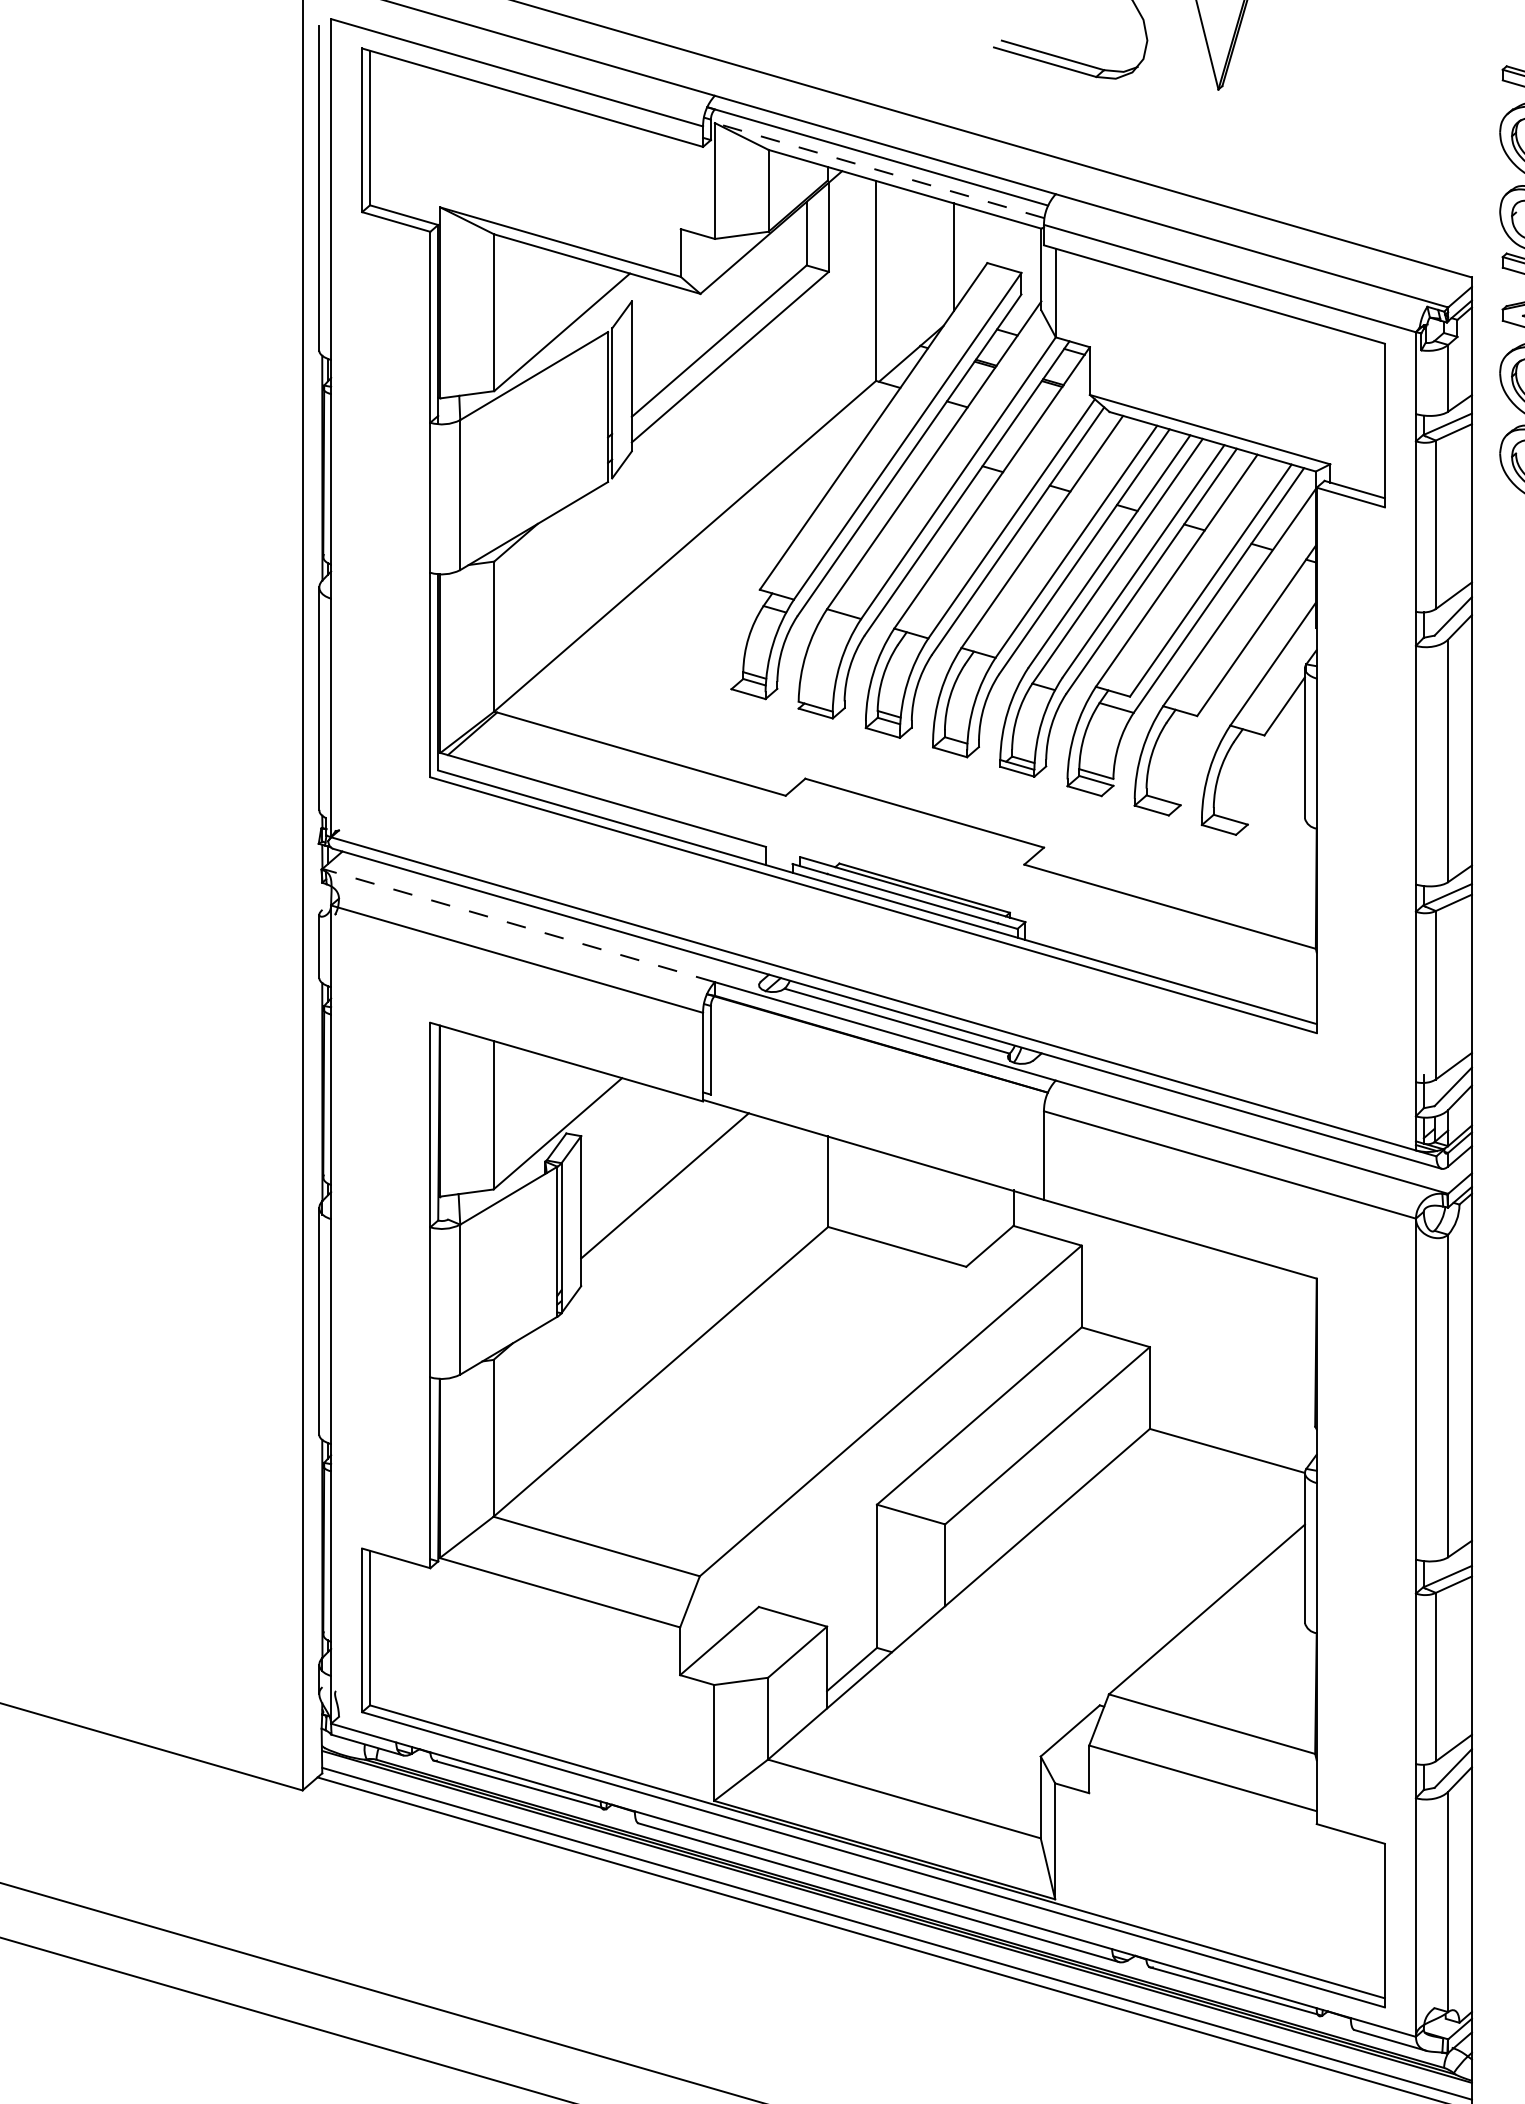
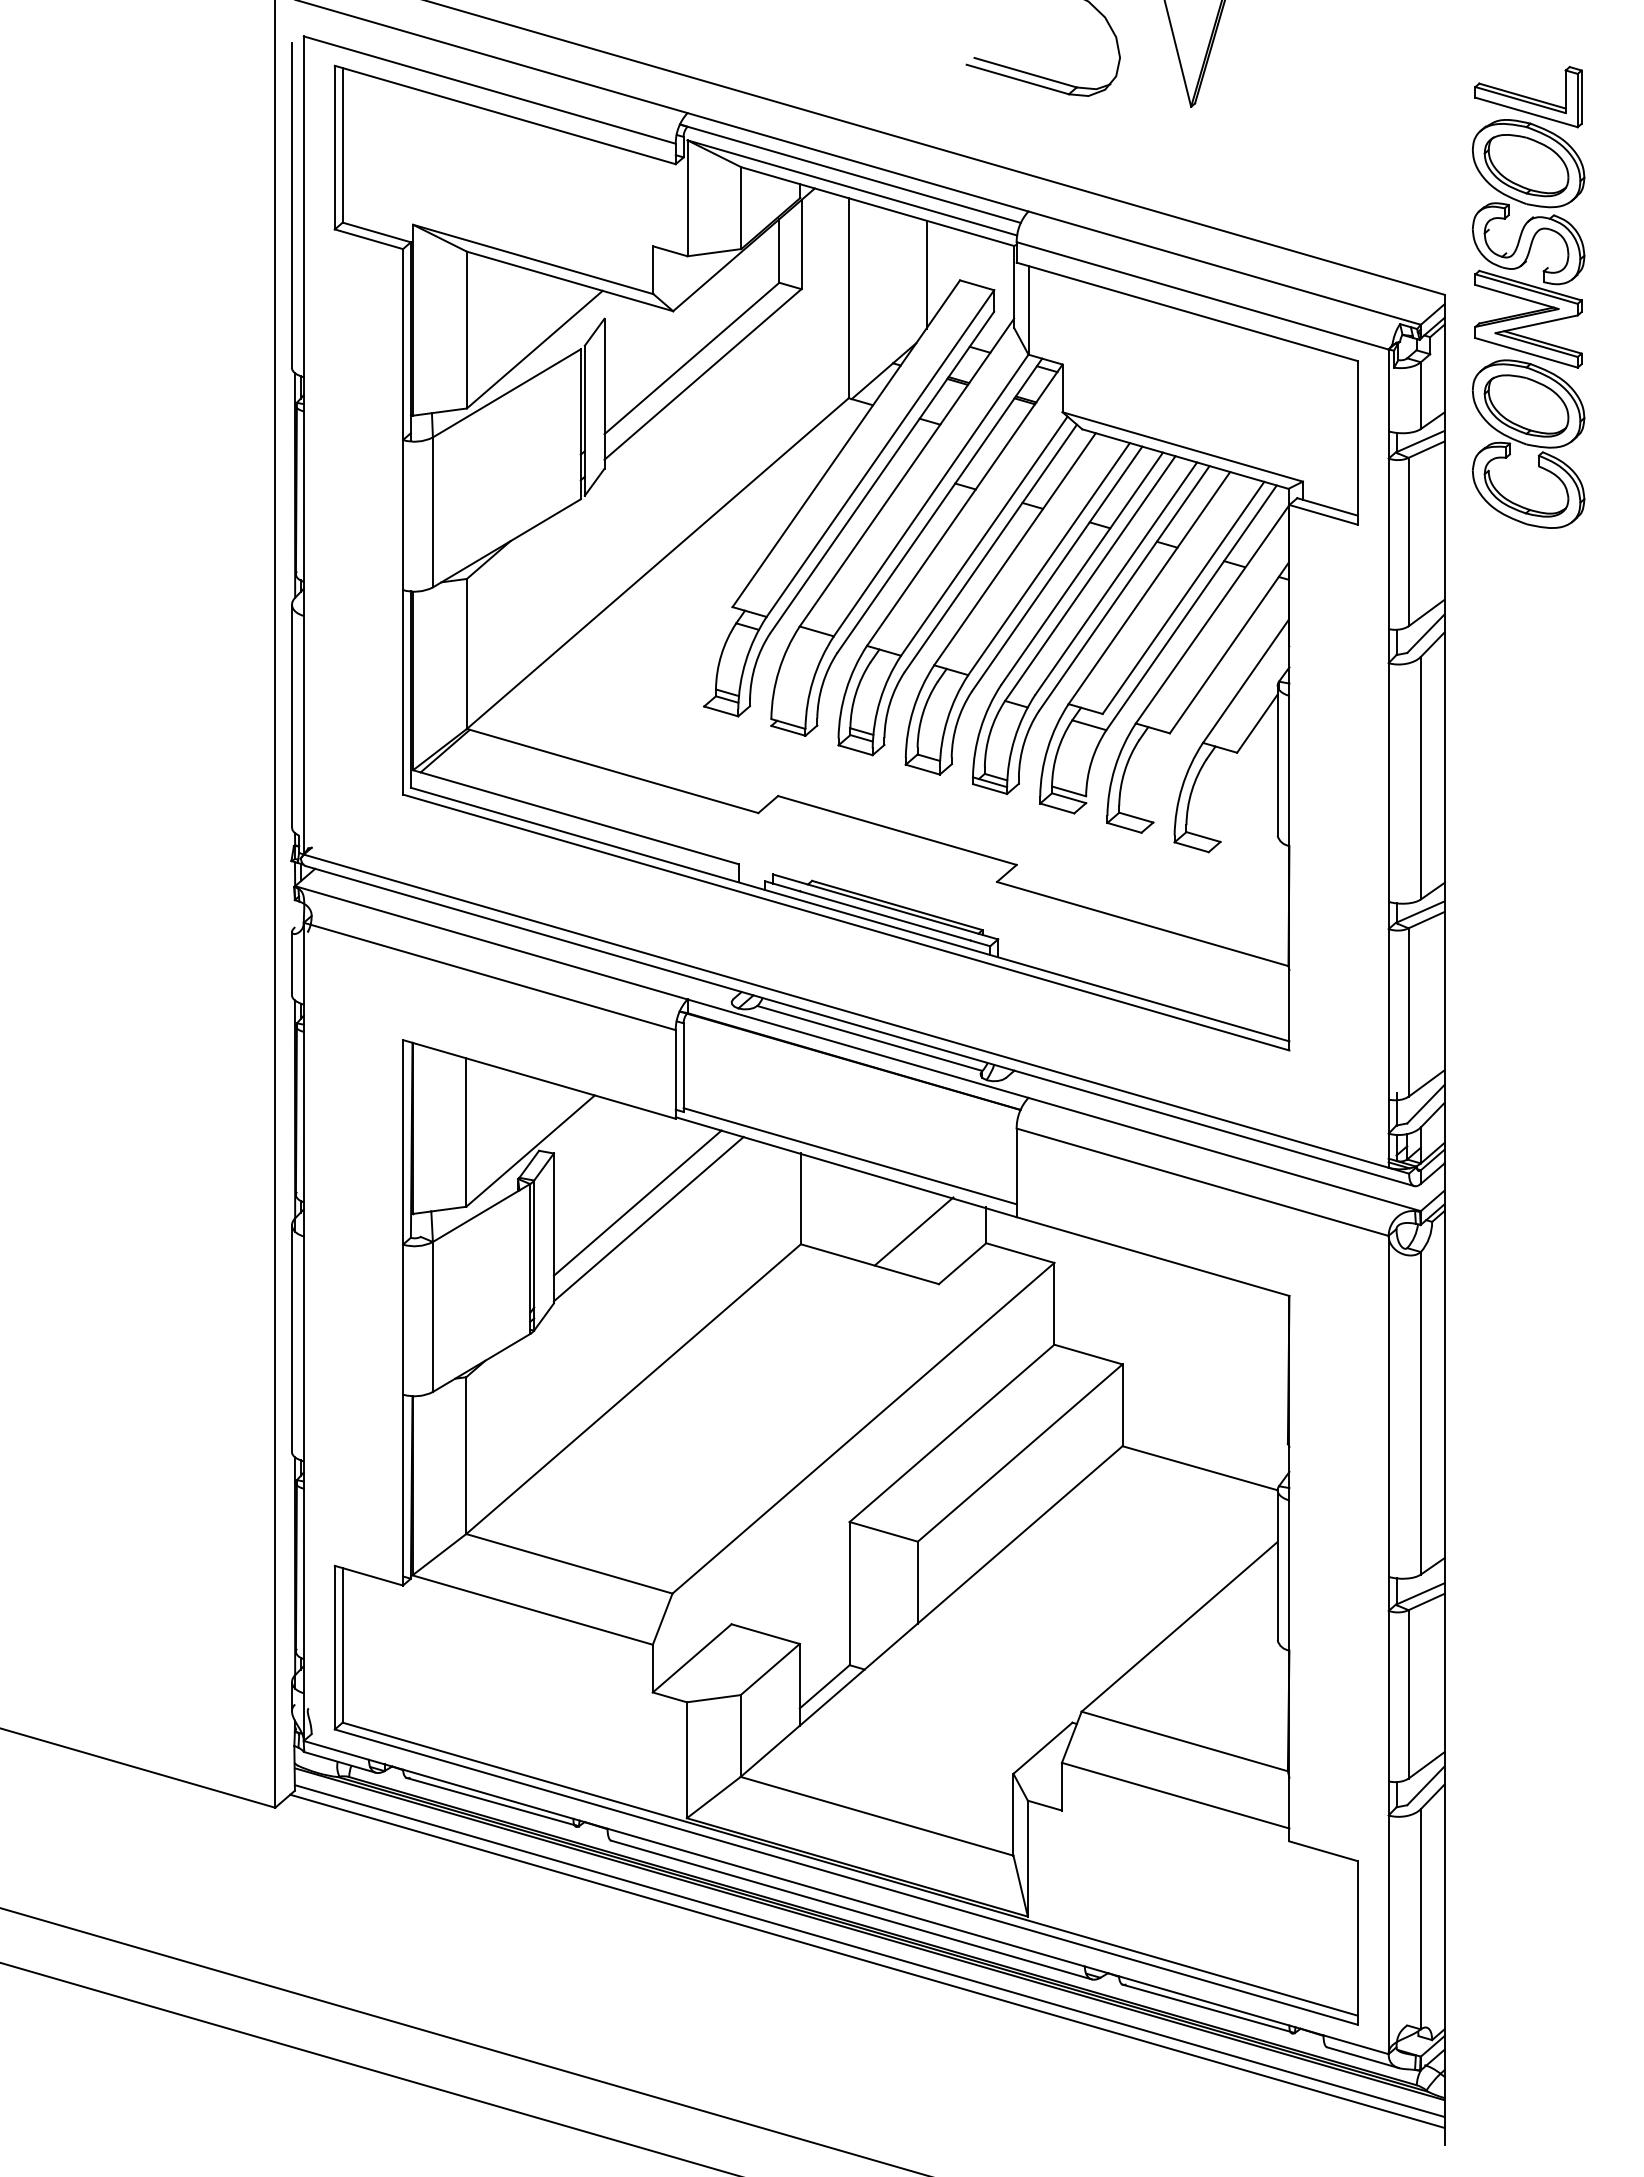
line: (879, 170) -> (852, 187), dashed -> solid
line: (517, 925) -> (490, 942), dashed -> solid
line: (876, 1139) -> (849, 1156), added
line: (675, 1201) -> (648, 1218), added
line: (940, 1214) -> (913, 1231), added

